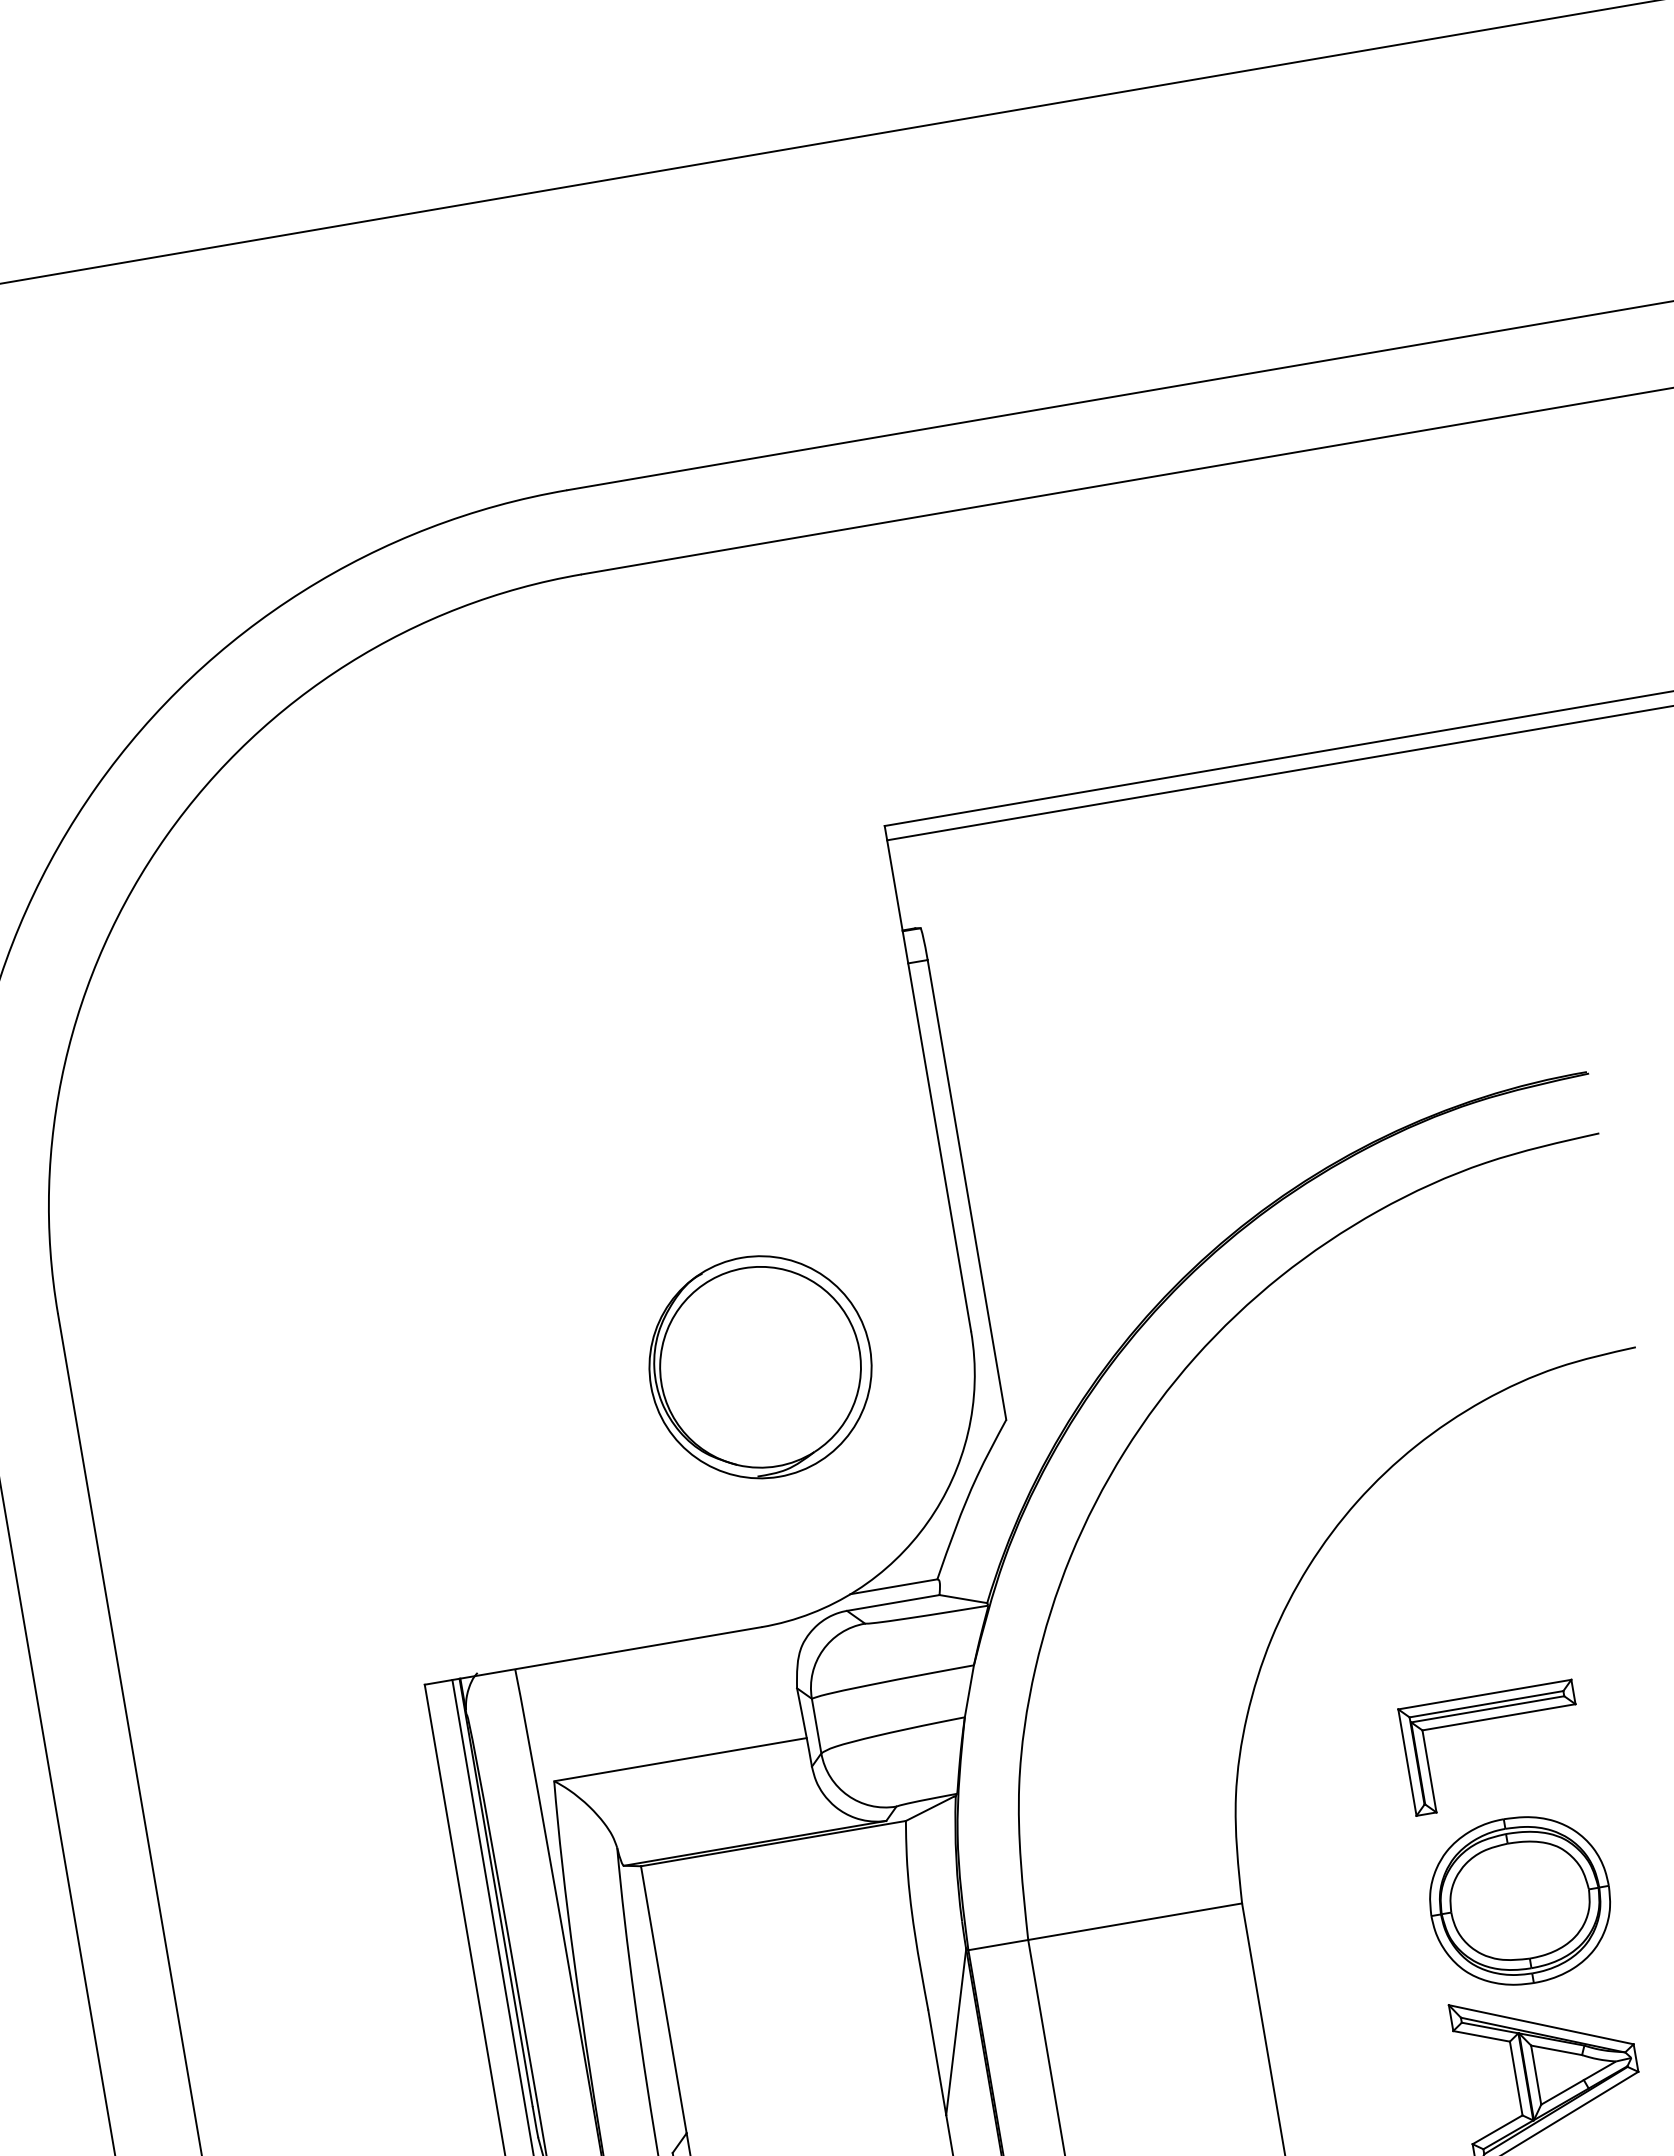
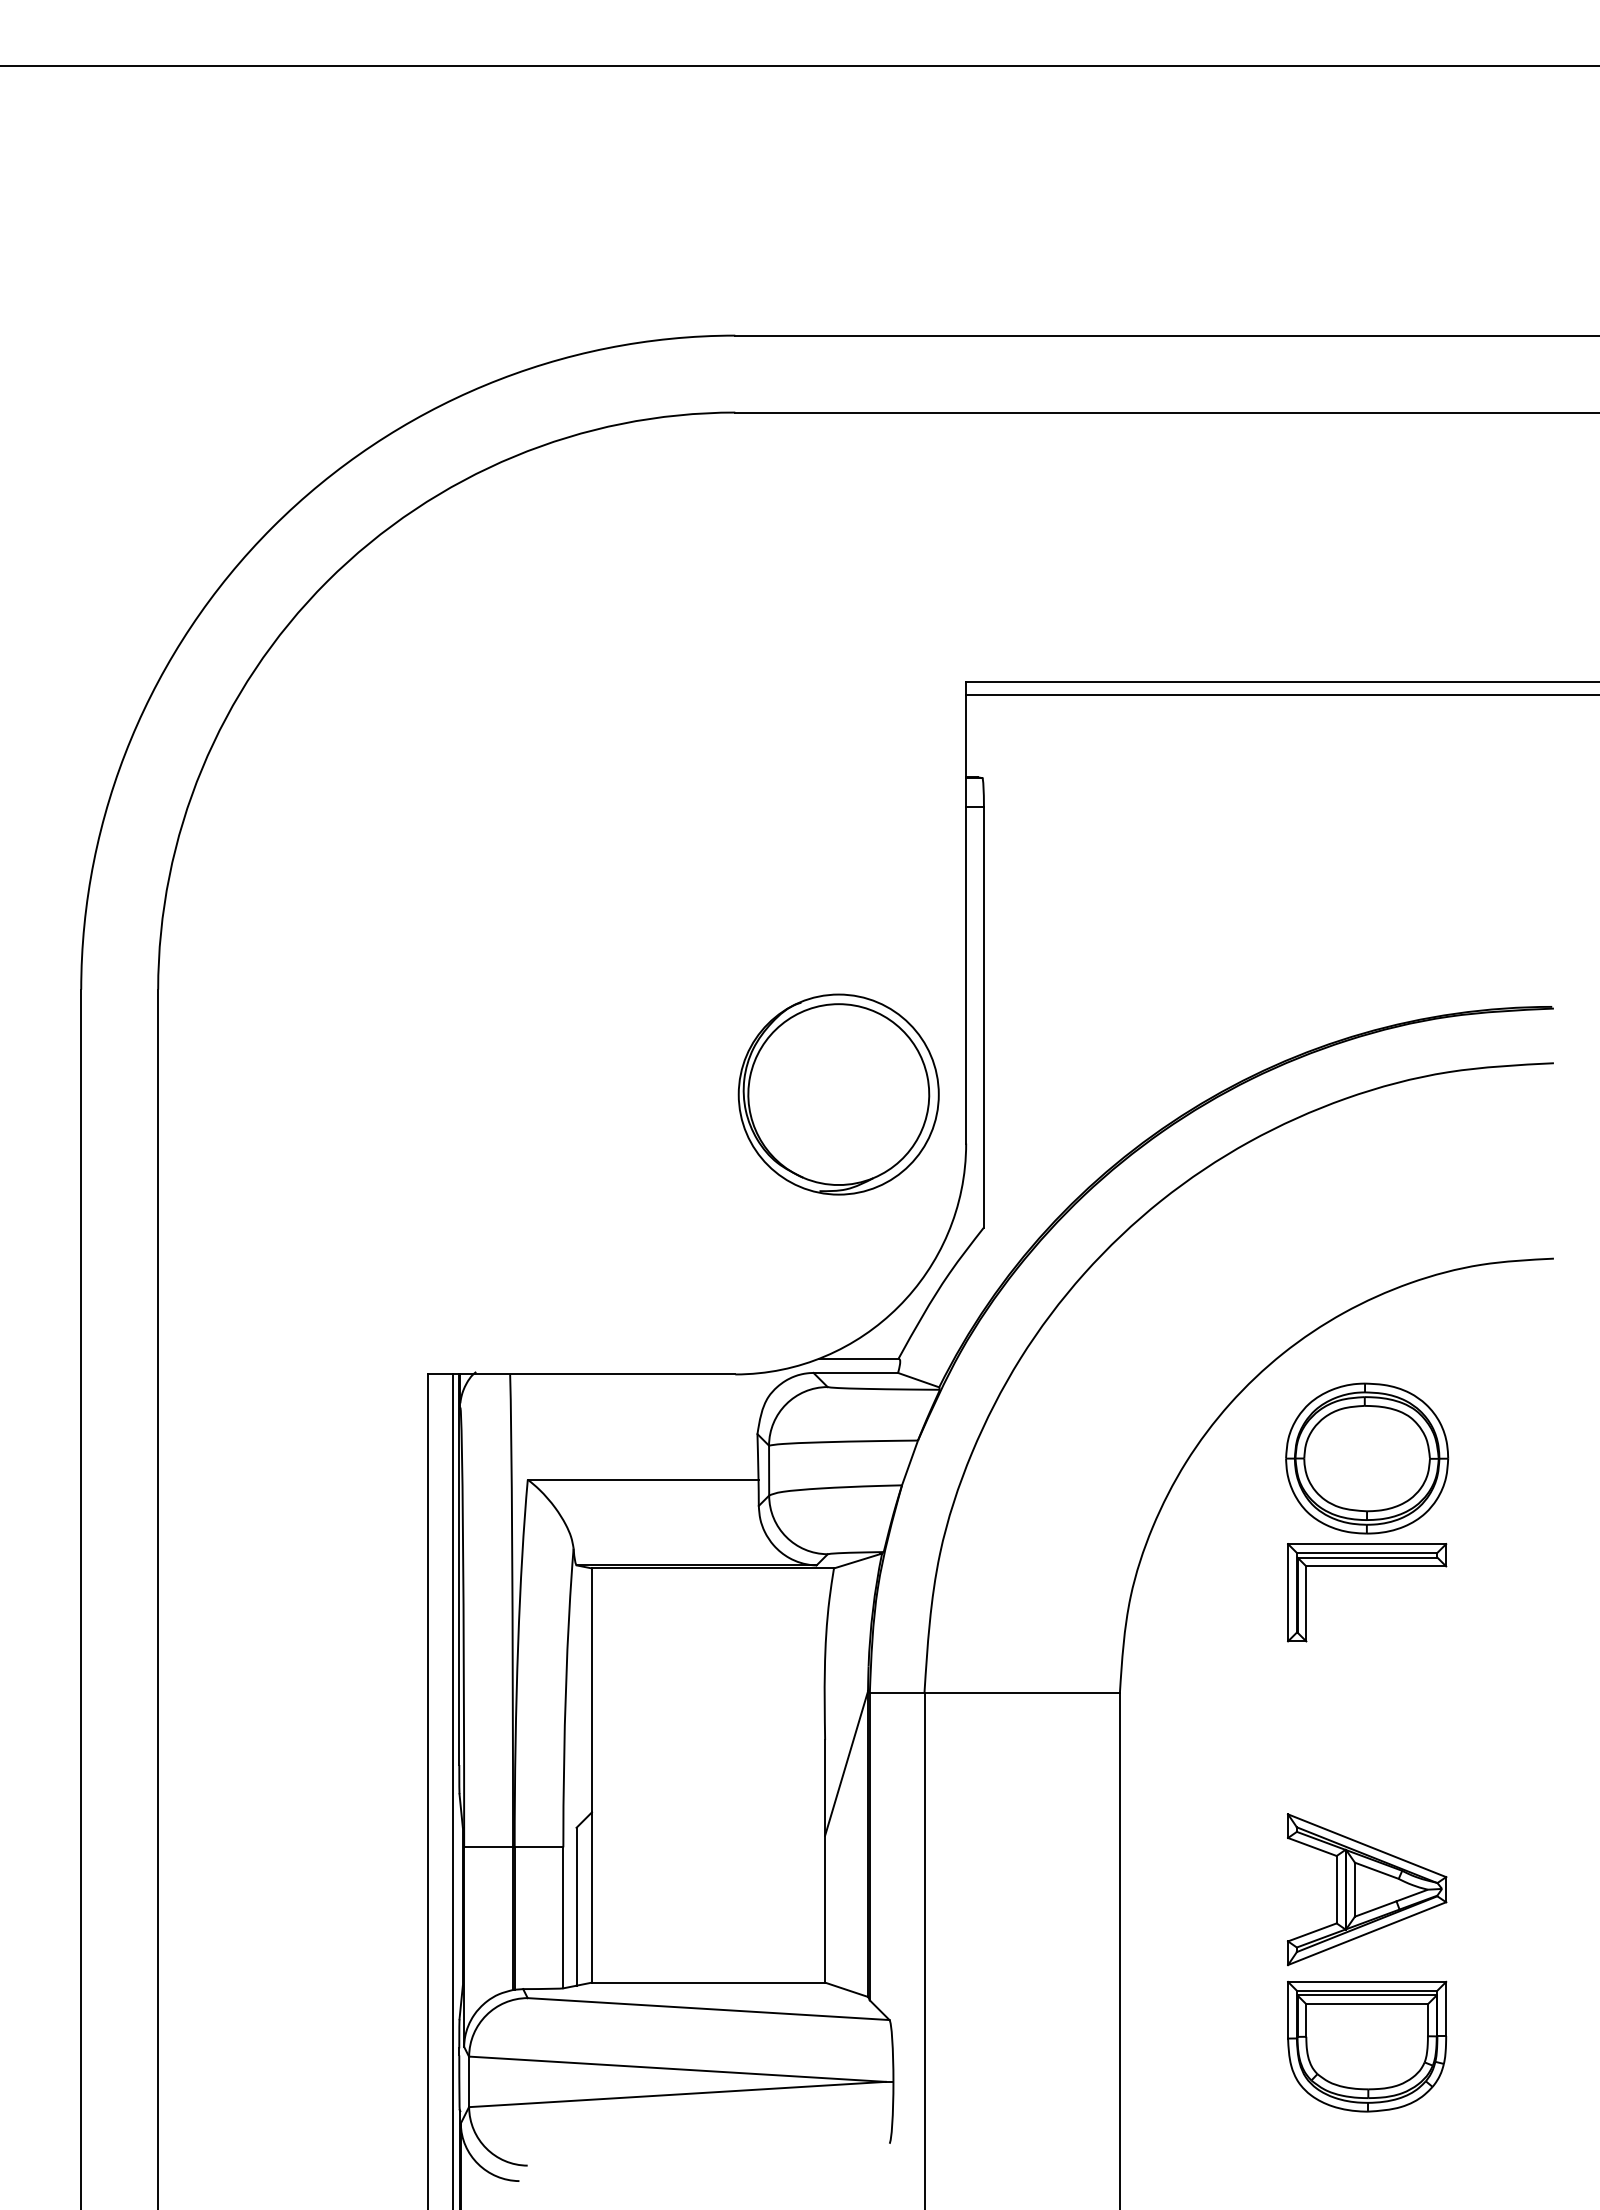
part: (760, 1367) -> (838, 1094), moved
part: (1520, 1900) -> (1367, 1458), moved

